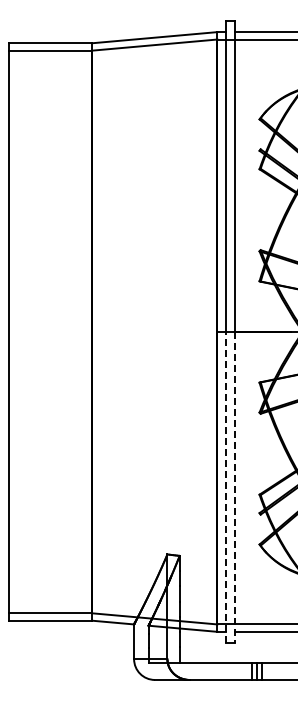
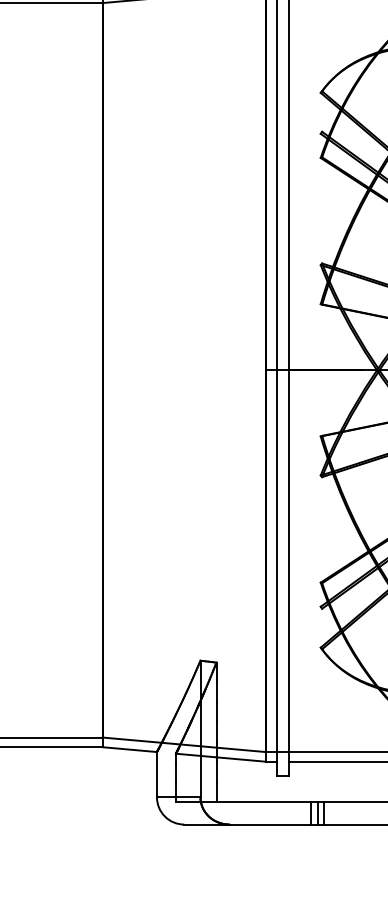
line: (225, 486) -> (276, 572), dashed -> solid
line: (234, 487) -> (288, 573), dashed -> solid

